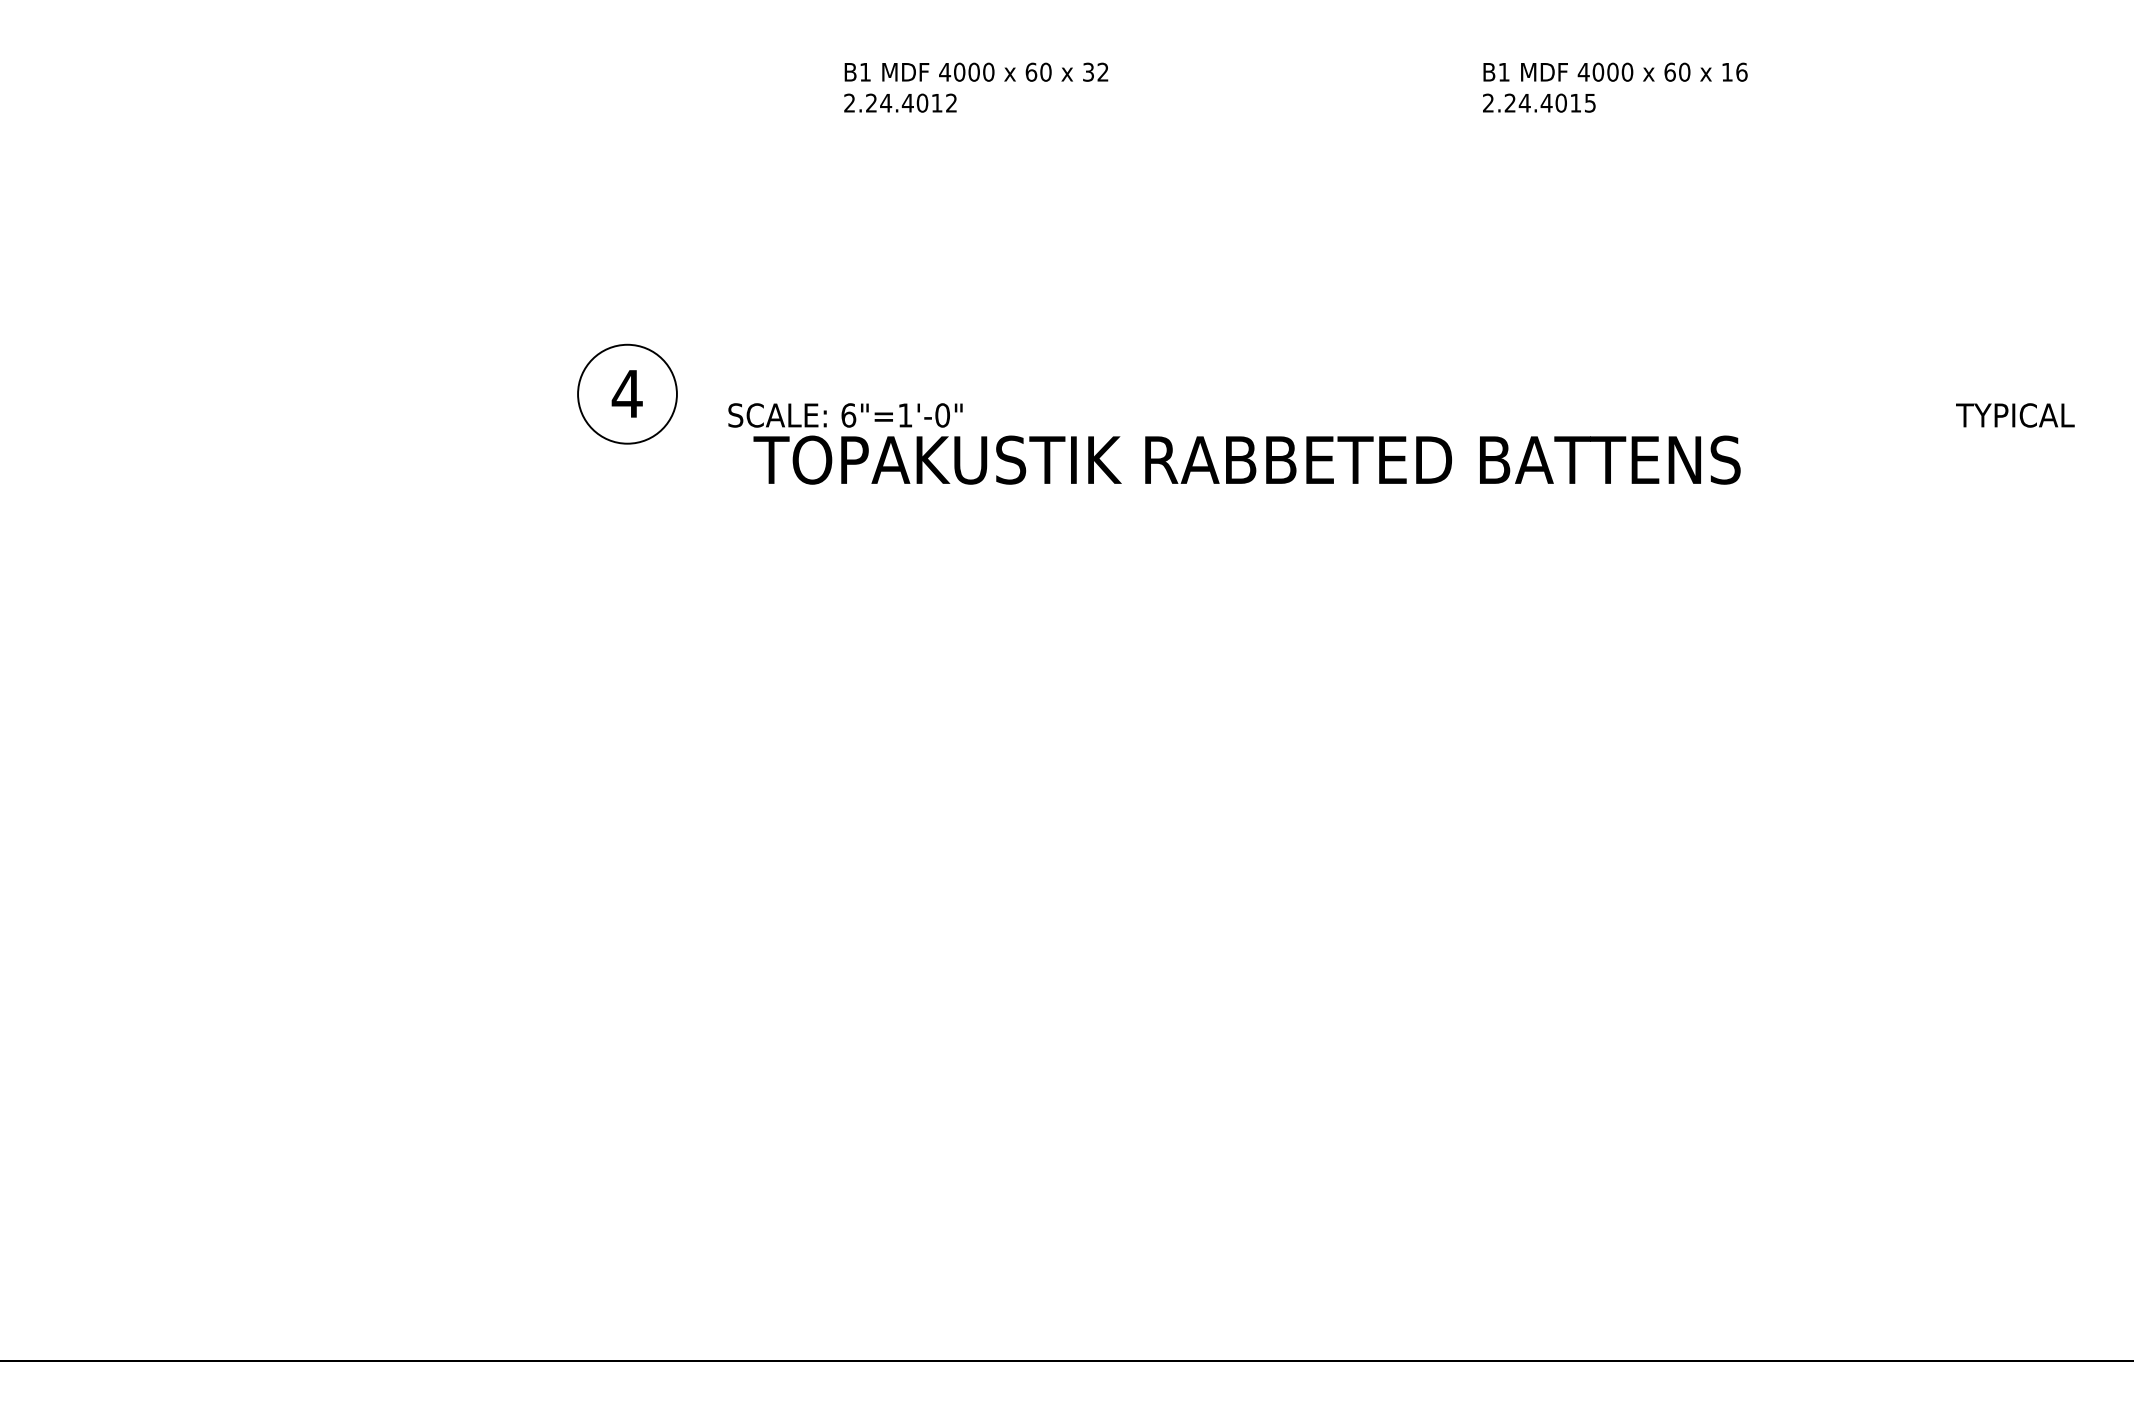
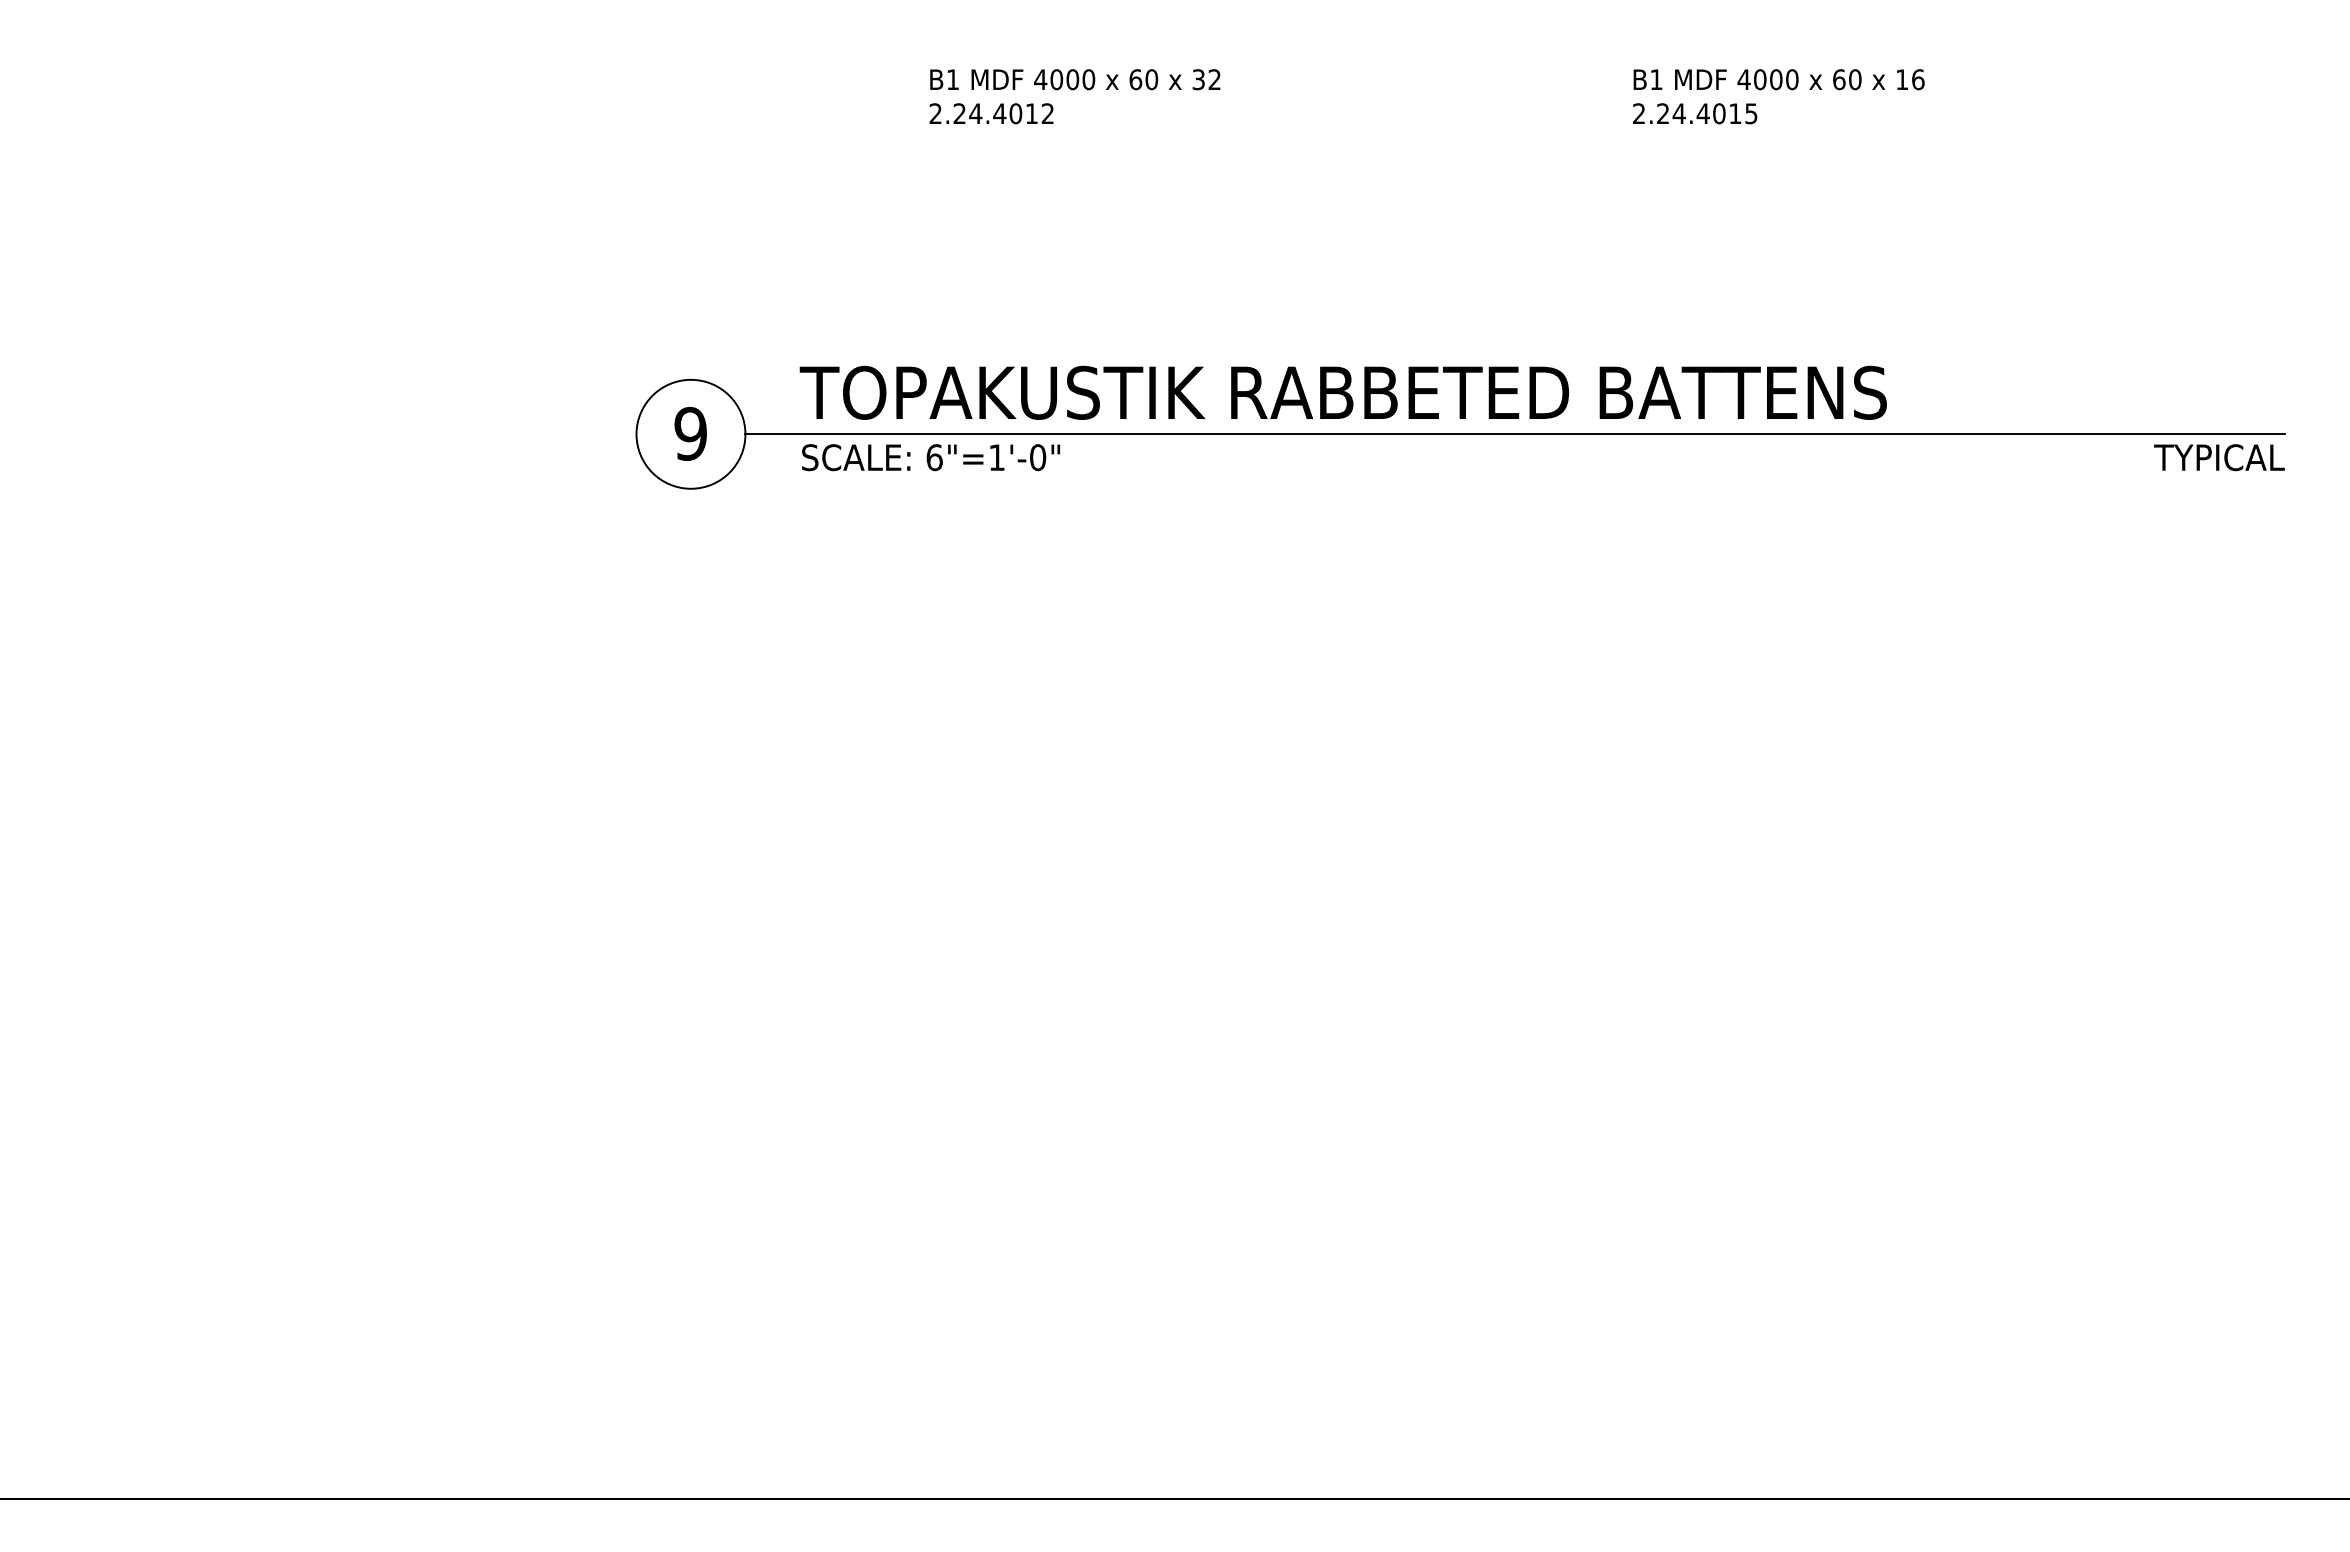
text: (627, 393) -> (690, 433), 4 -> 9
line: (1376, 394) -> (1515, 434), added
text: (1246, 459) -> (1342, 392), moved

